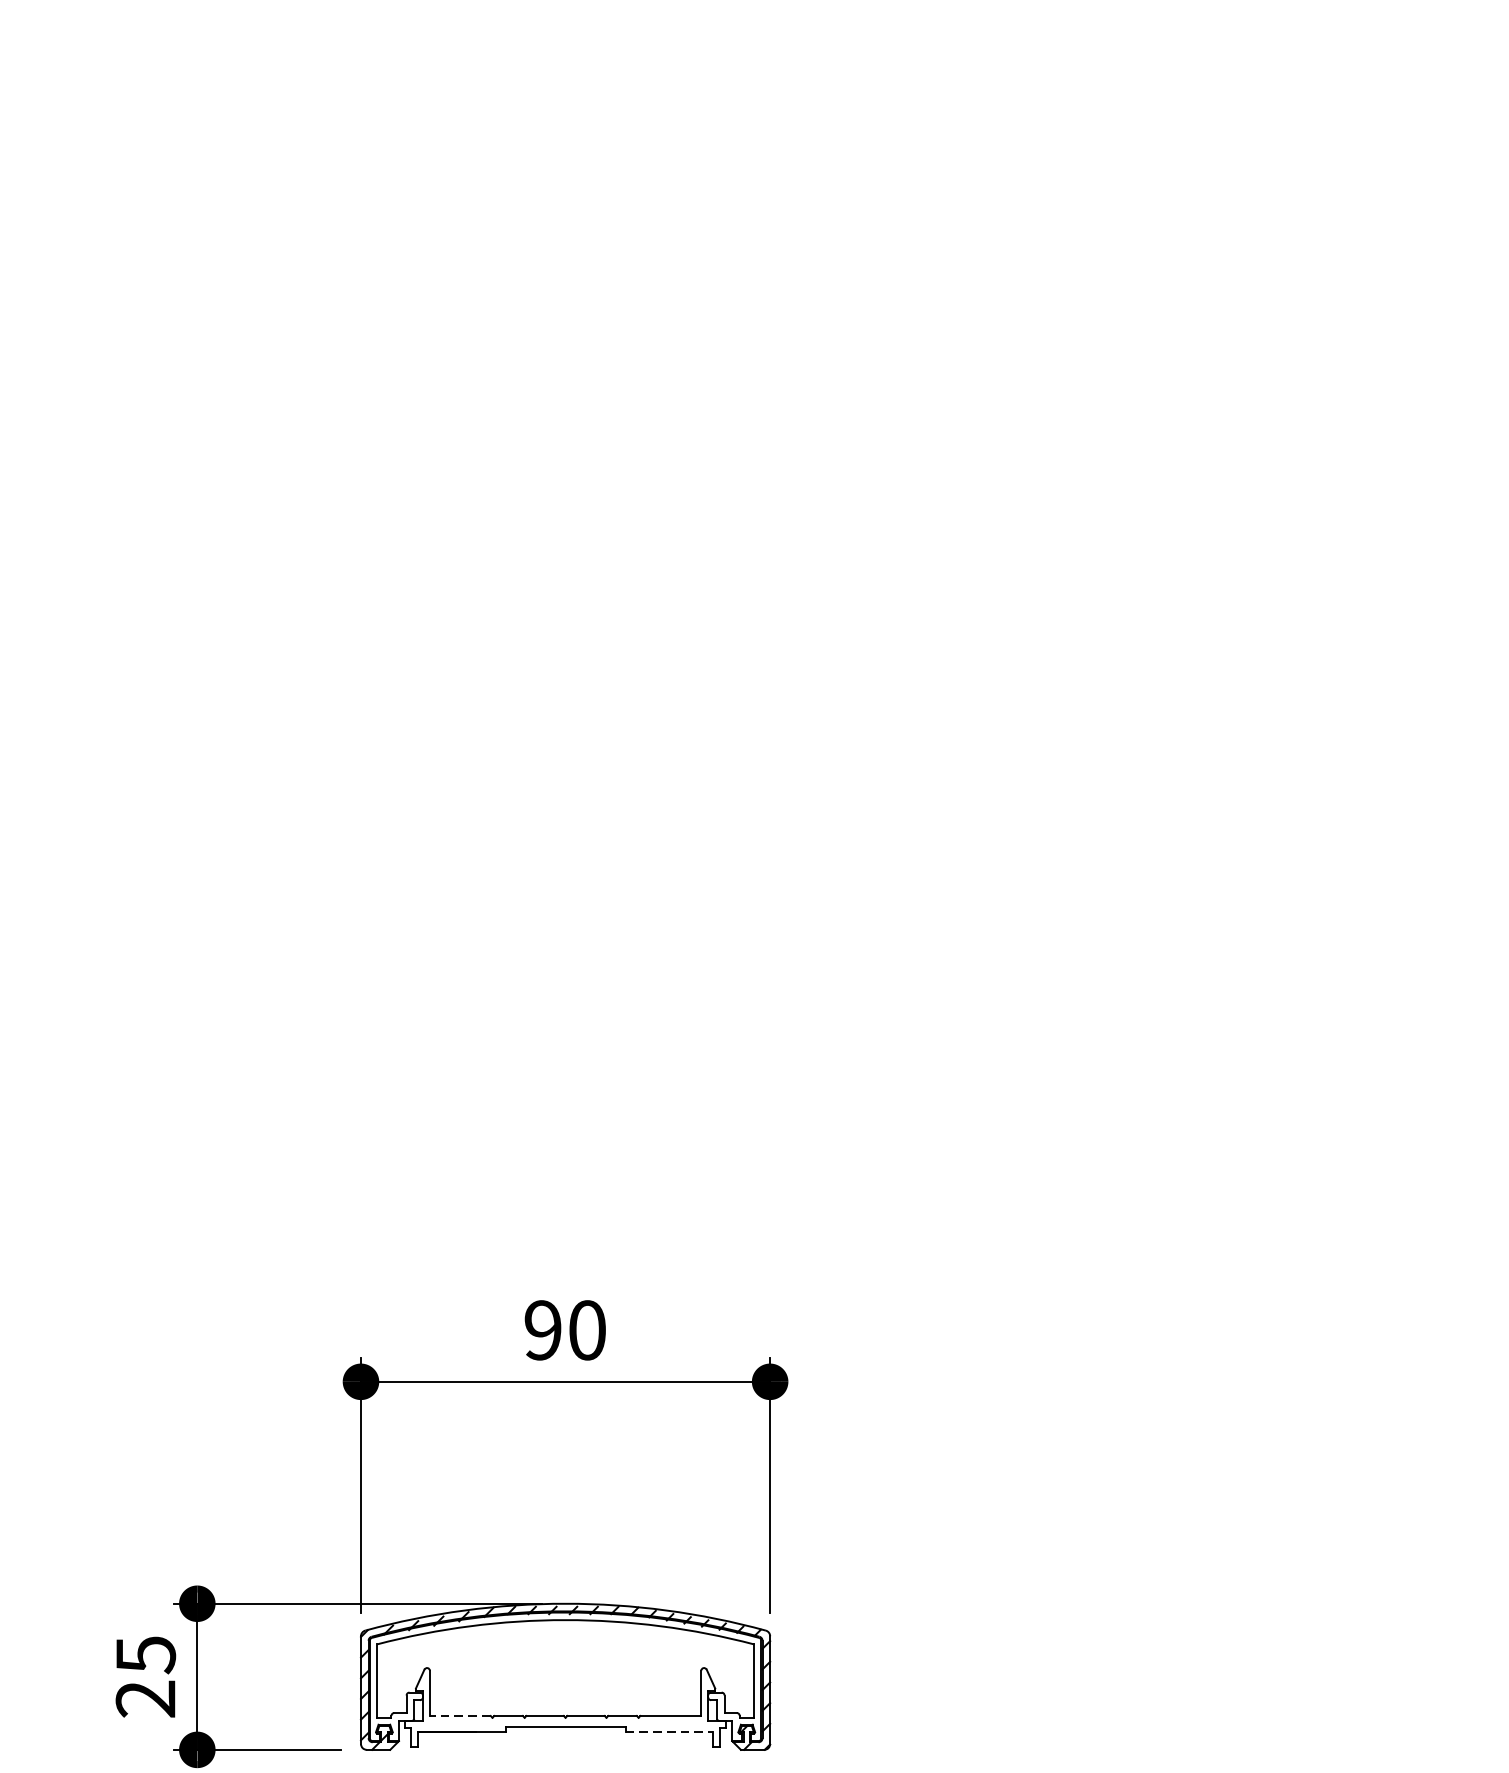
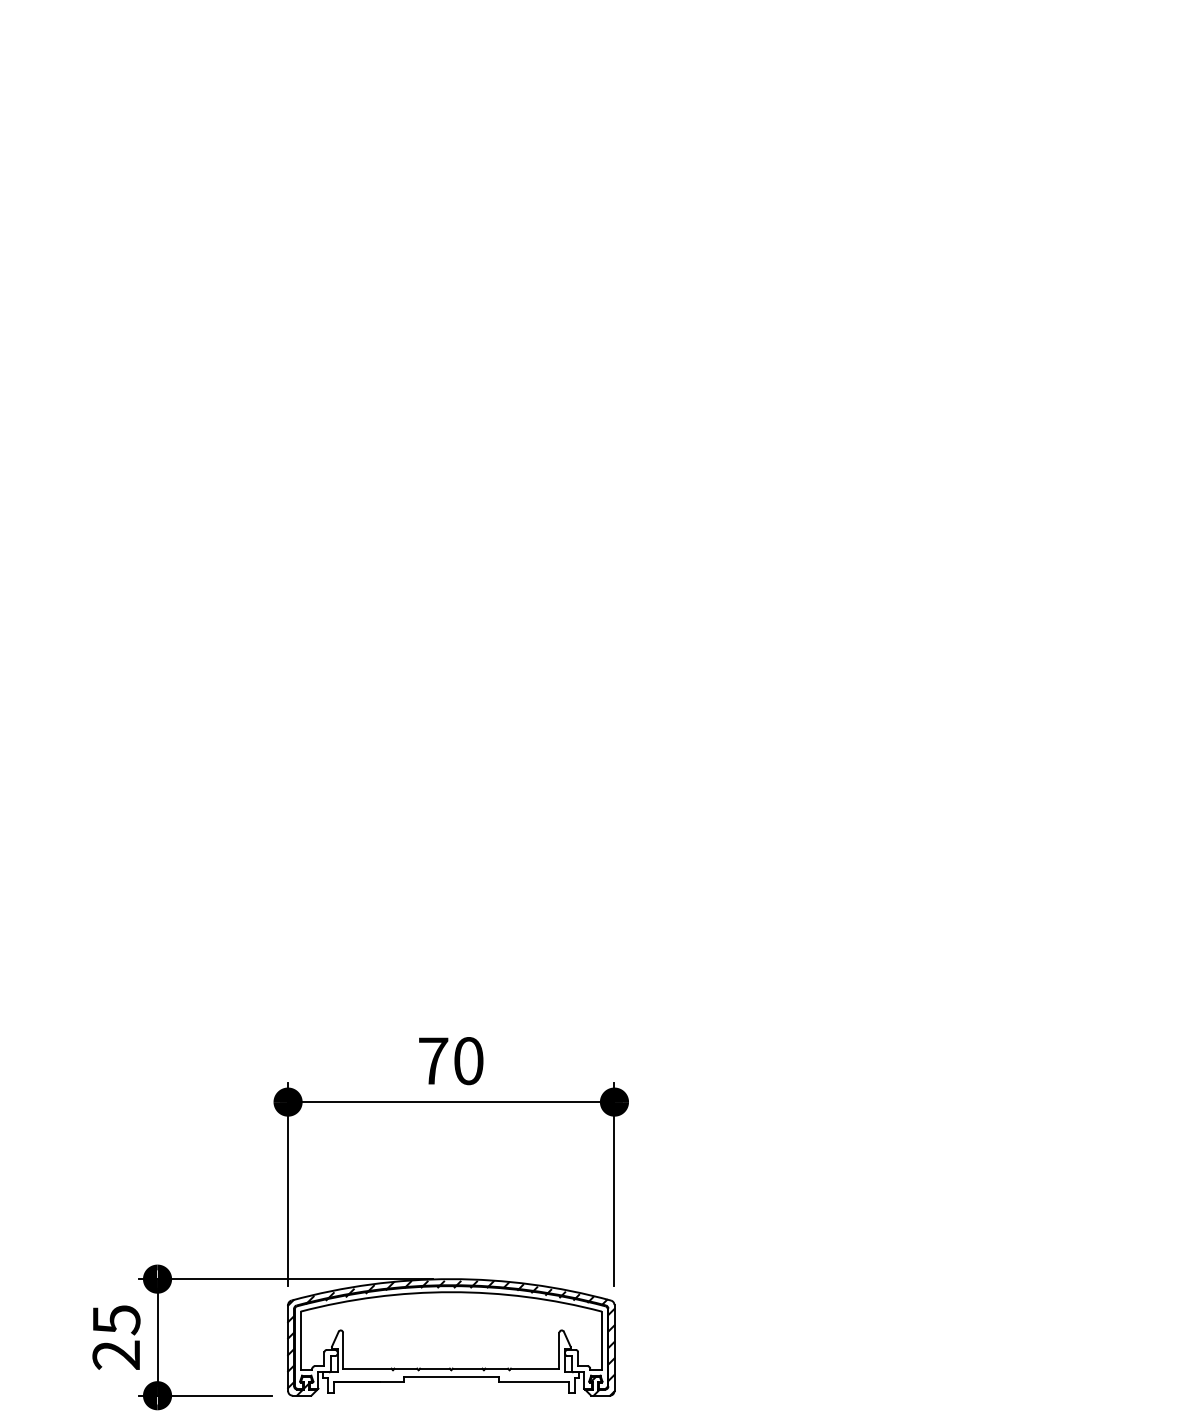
text: (543, 1330) -> (433, 1061), 90 -> 70
line: (459, 1715) -> (366, 1368), dashed -> solid
line: (669, 1732) -> (534, 1381), dashed -> solid

